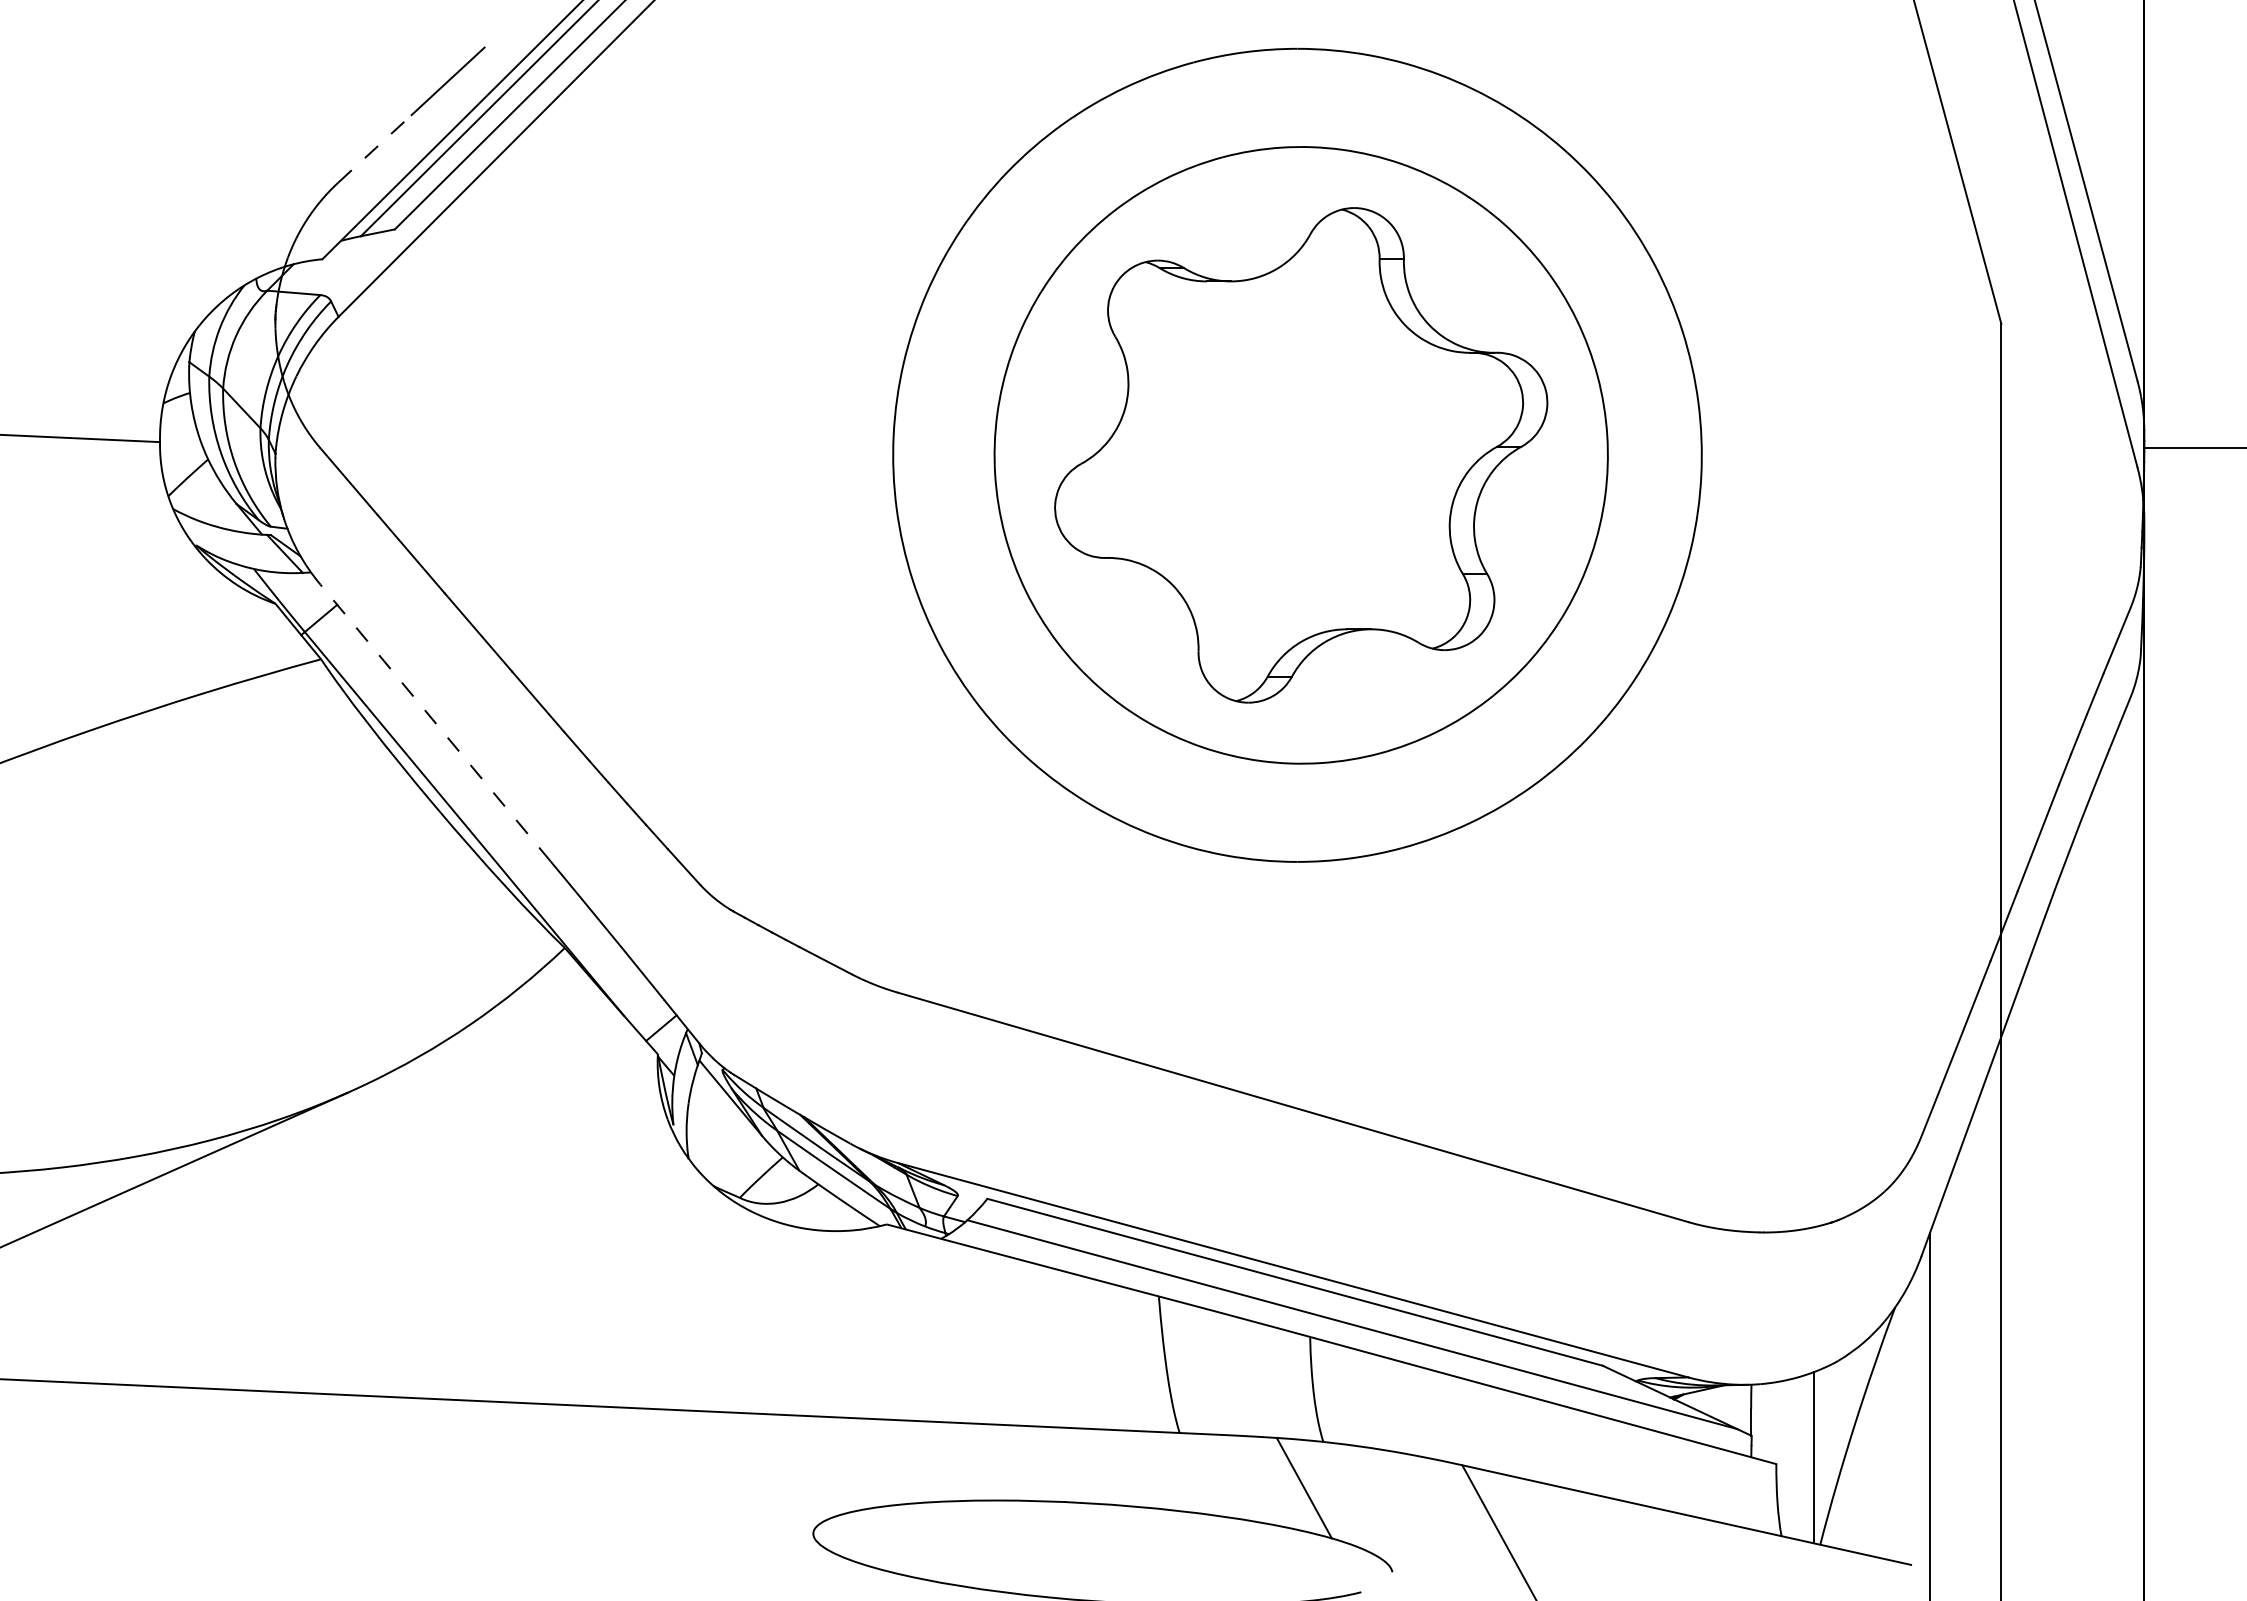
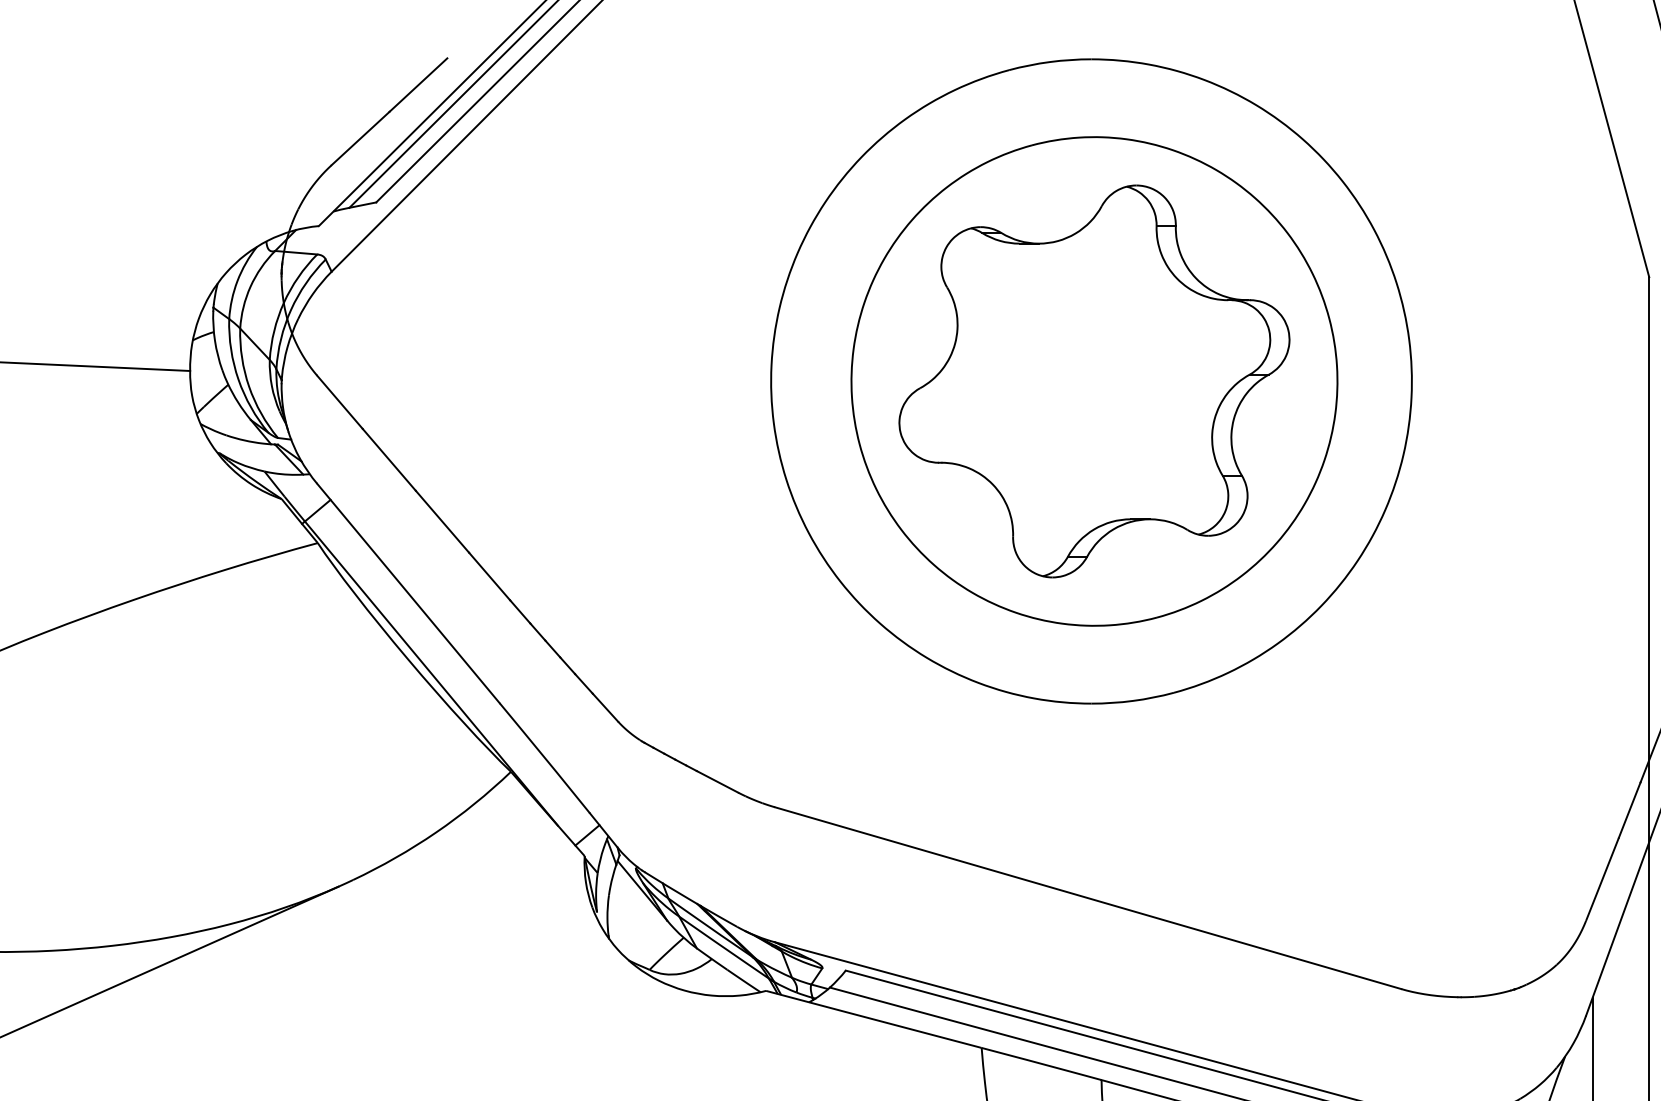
line: (375, 148) -> (360, 138), dashed -> solid
line: (435, 722) -> (408, 593), dashed -> solid

